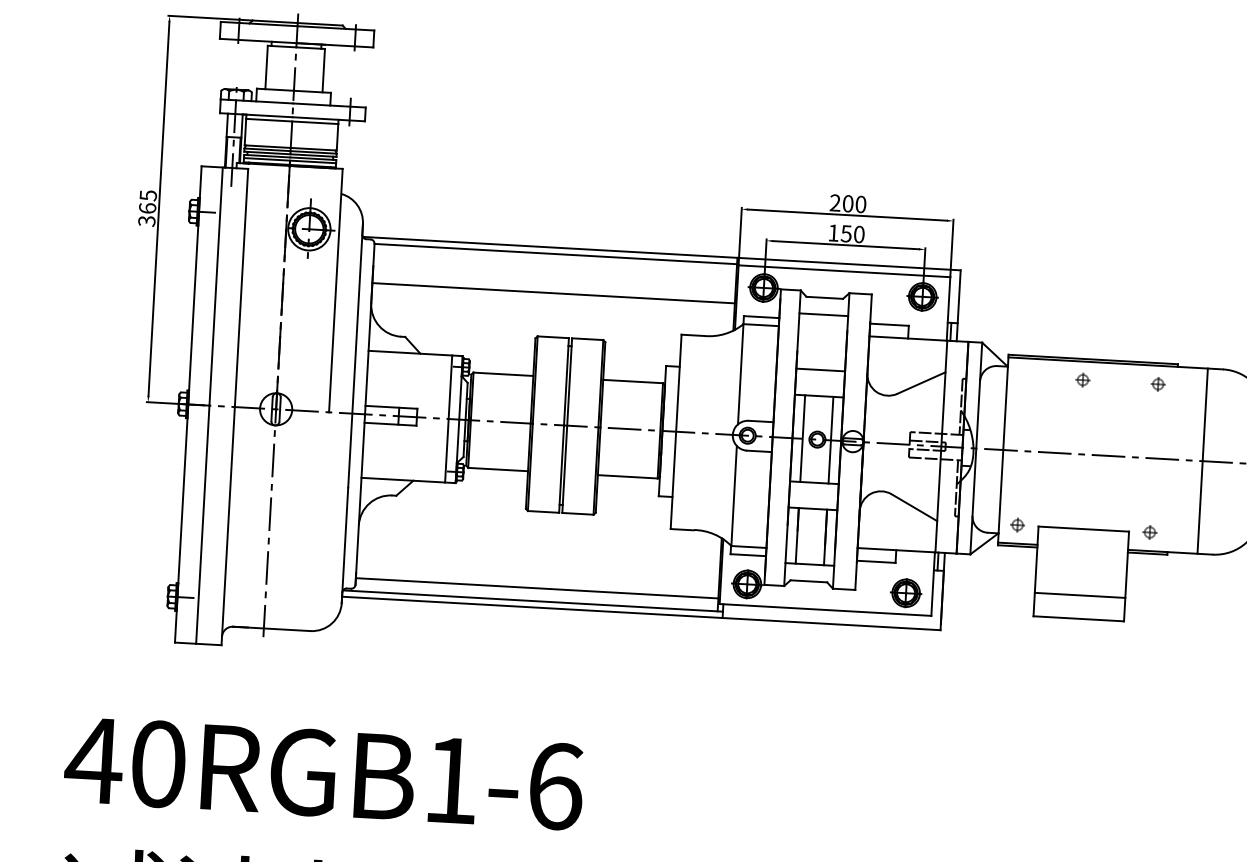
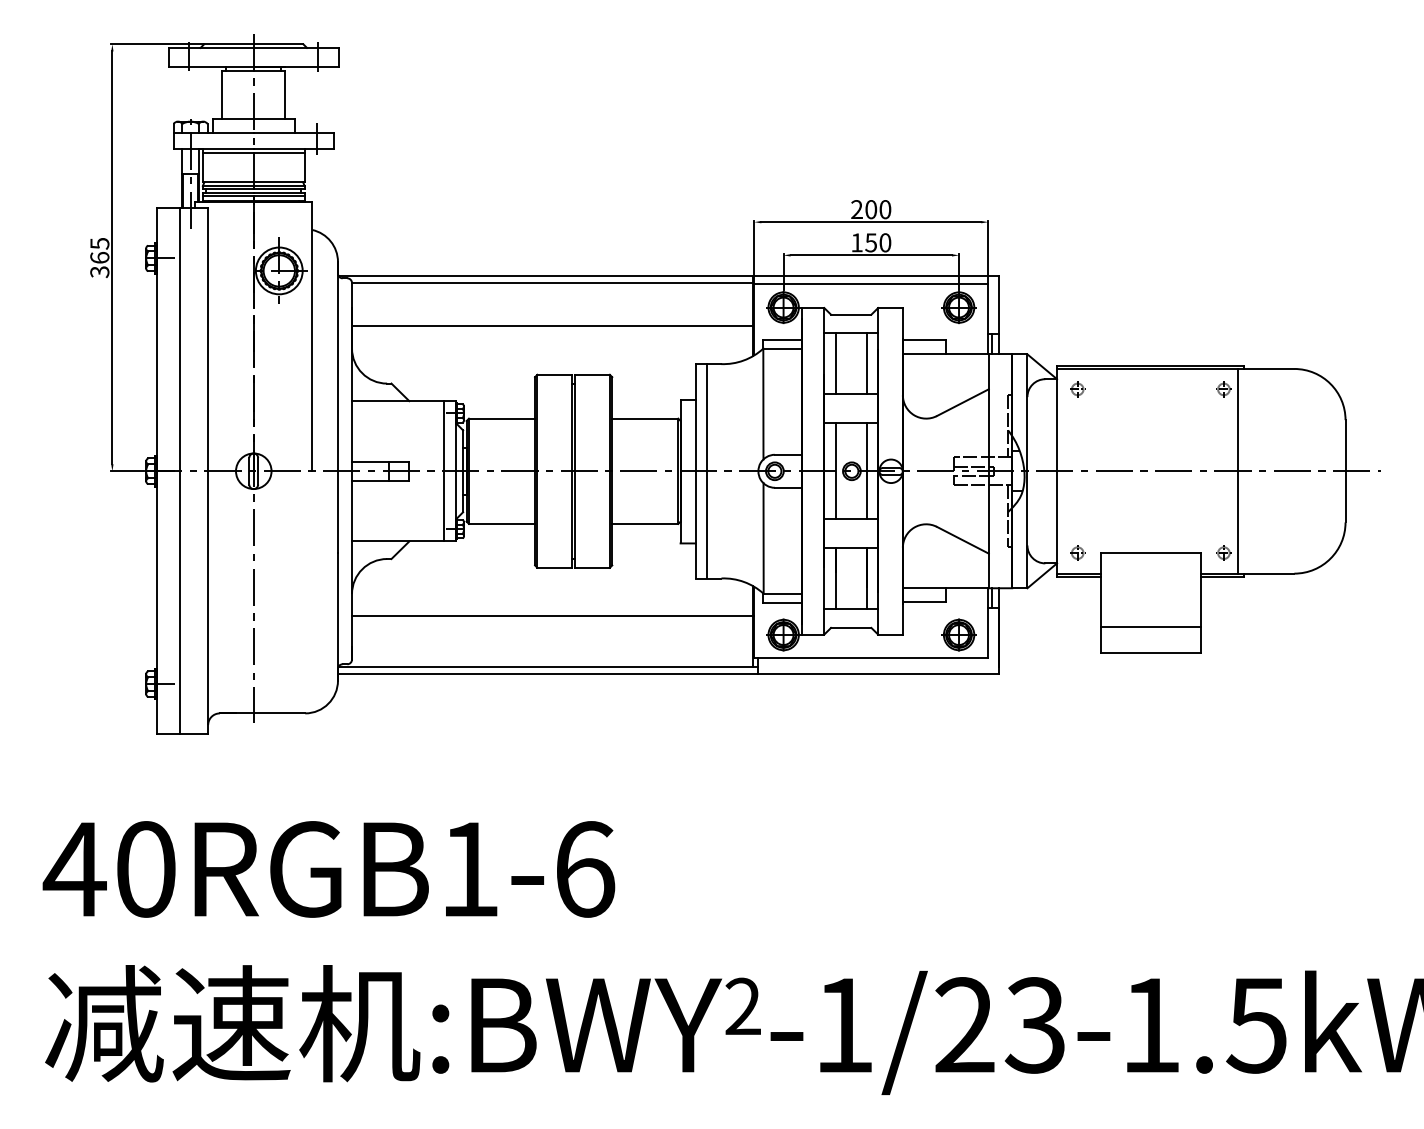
line: (808, 341) -> (835, 363), added
line: (836, 342) -> (866, 363), added
part: (1082, 380) -> (1077, 389), moved
line: (686, 432) -> (707, 471), added
line: (1202, 460) -> (1237, 470), moved
line: (538, 588) -> (553, 616), moved

